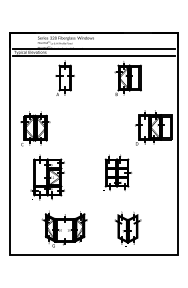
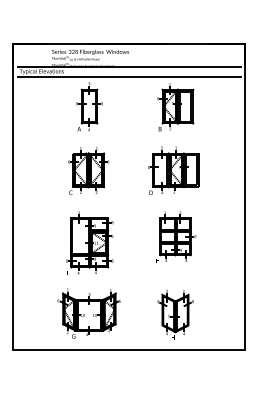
part: (153, 127) -> (173, 170), moved
part: (35, 129) -> (88, 171), moved
part: (117, 172) -> (176, 236), moved
part: (47, 177) -> (89, 242), moved

